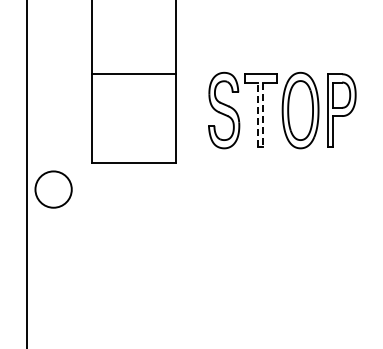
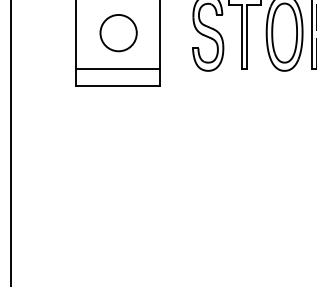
line: (257, 114) -> (241, 37), dashed -> solid
line: (263, 115) -> (247, 38), dashed -> solid
line: (133, 146) -> (117, 69), added
circle: (53, 189) -> (118, 33), moved

